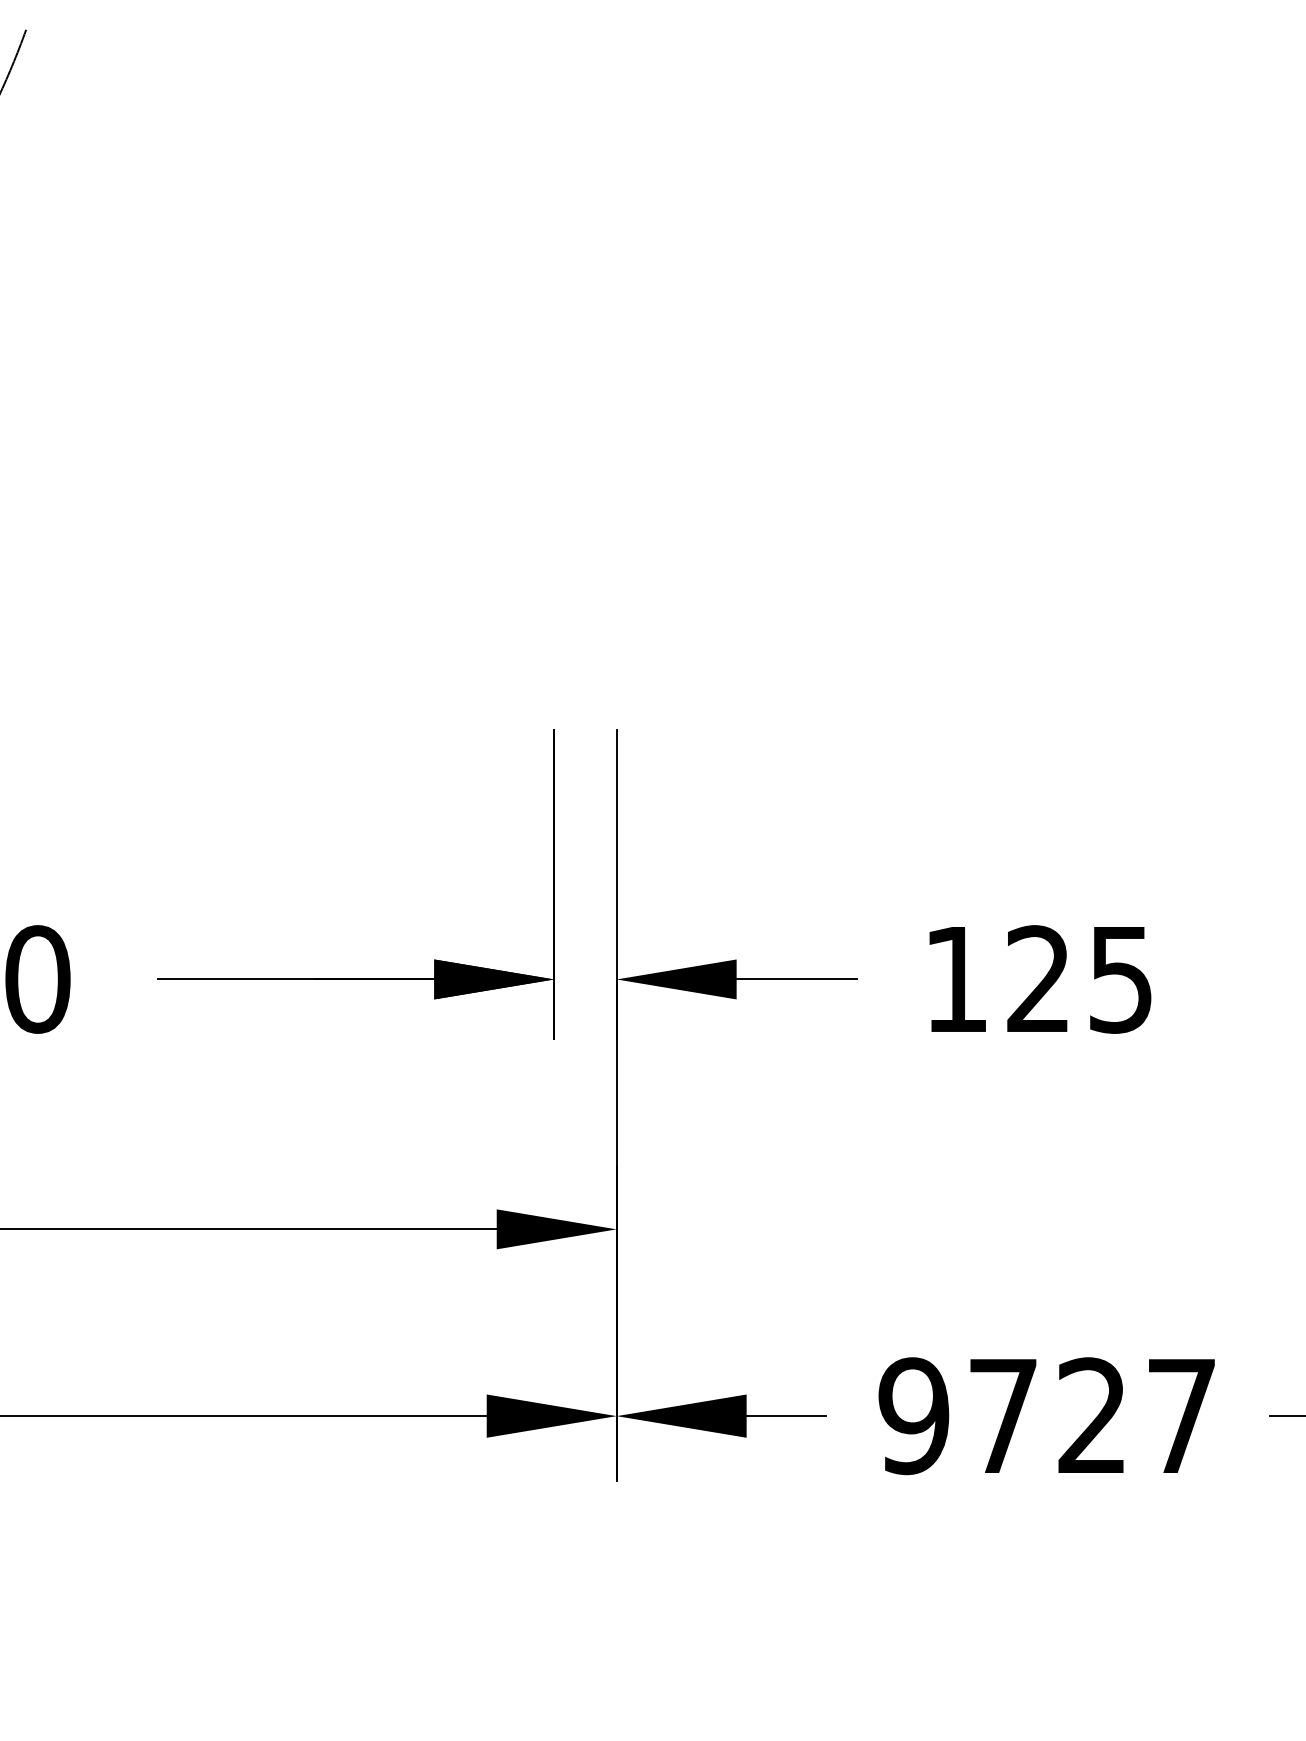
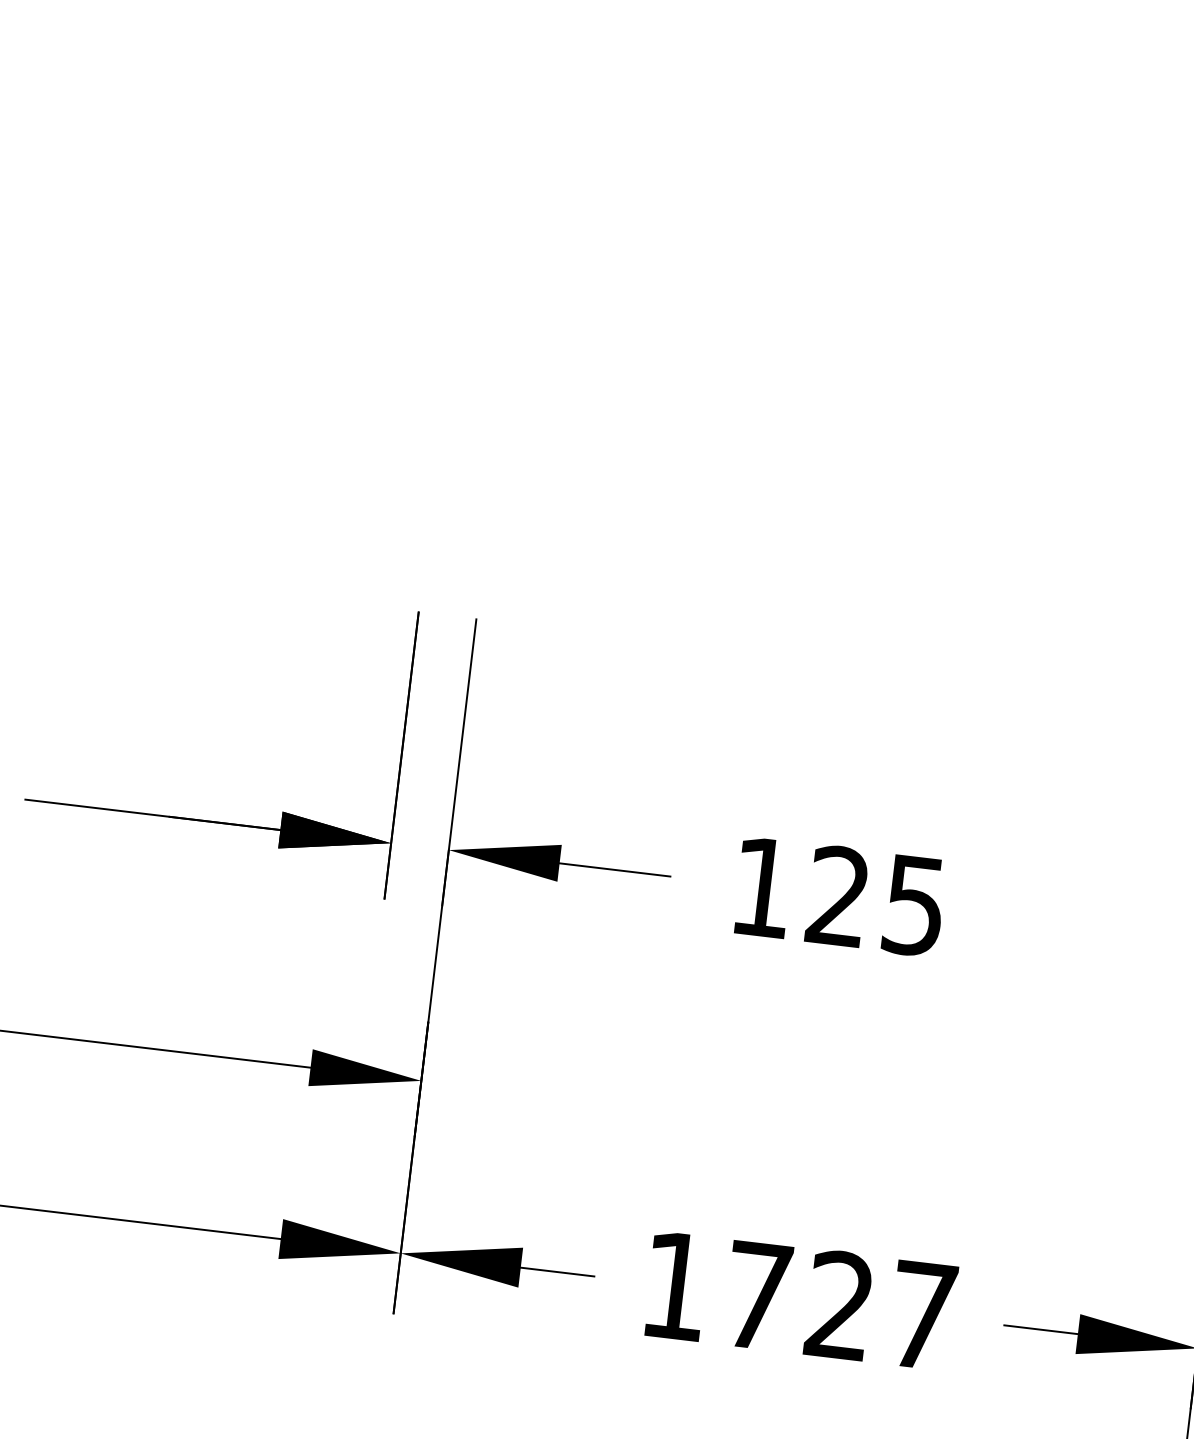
text: (913, 1416) -> (674, 1286), 9727 -> 1727

